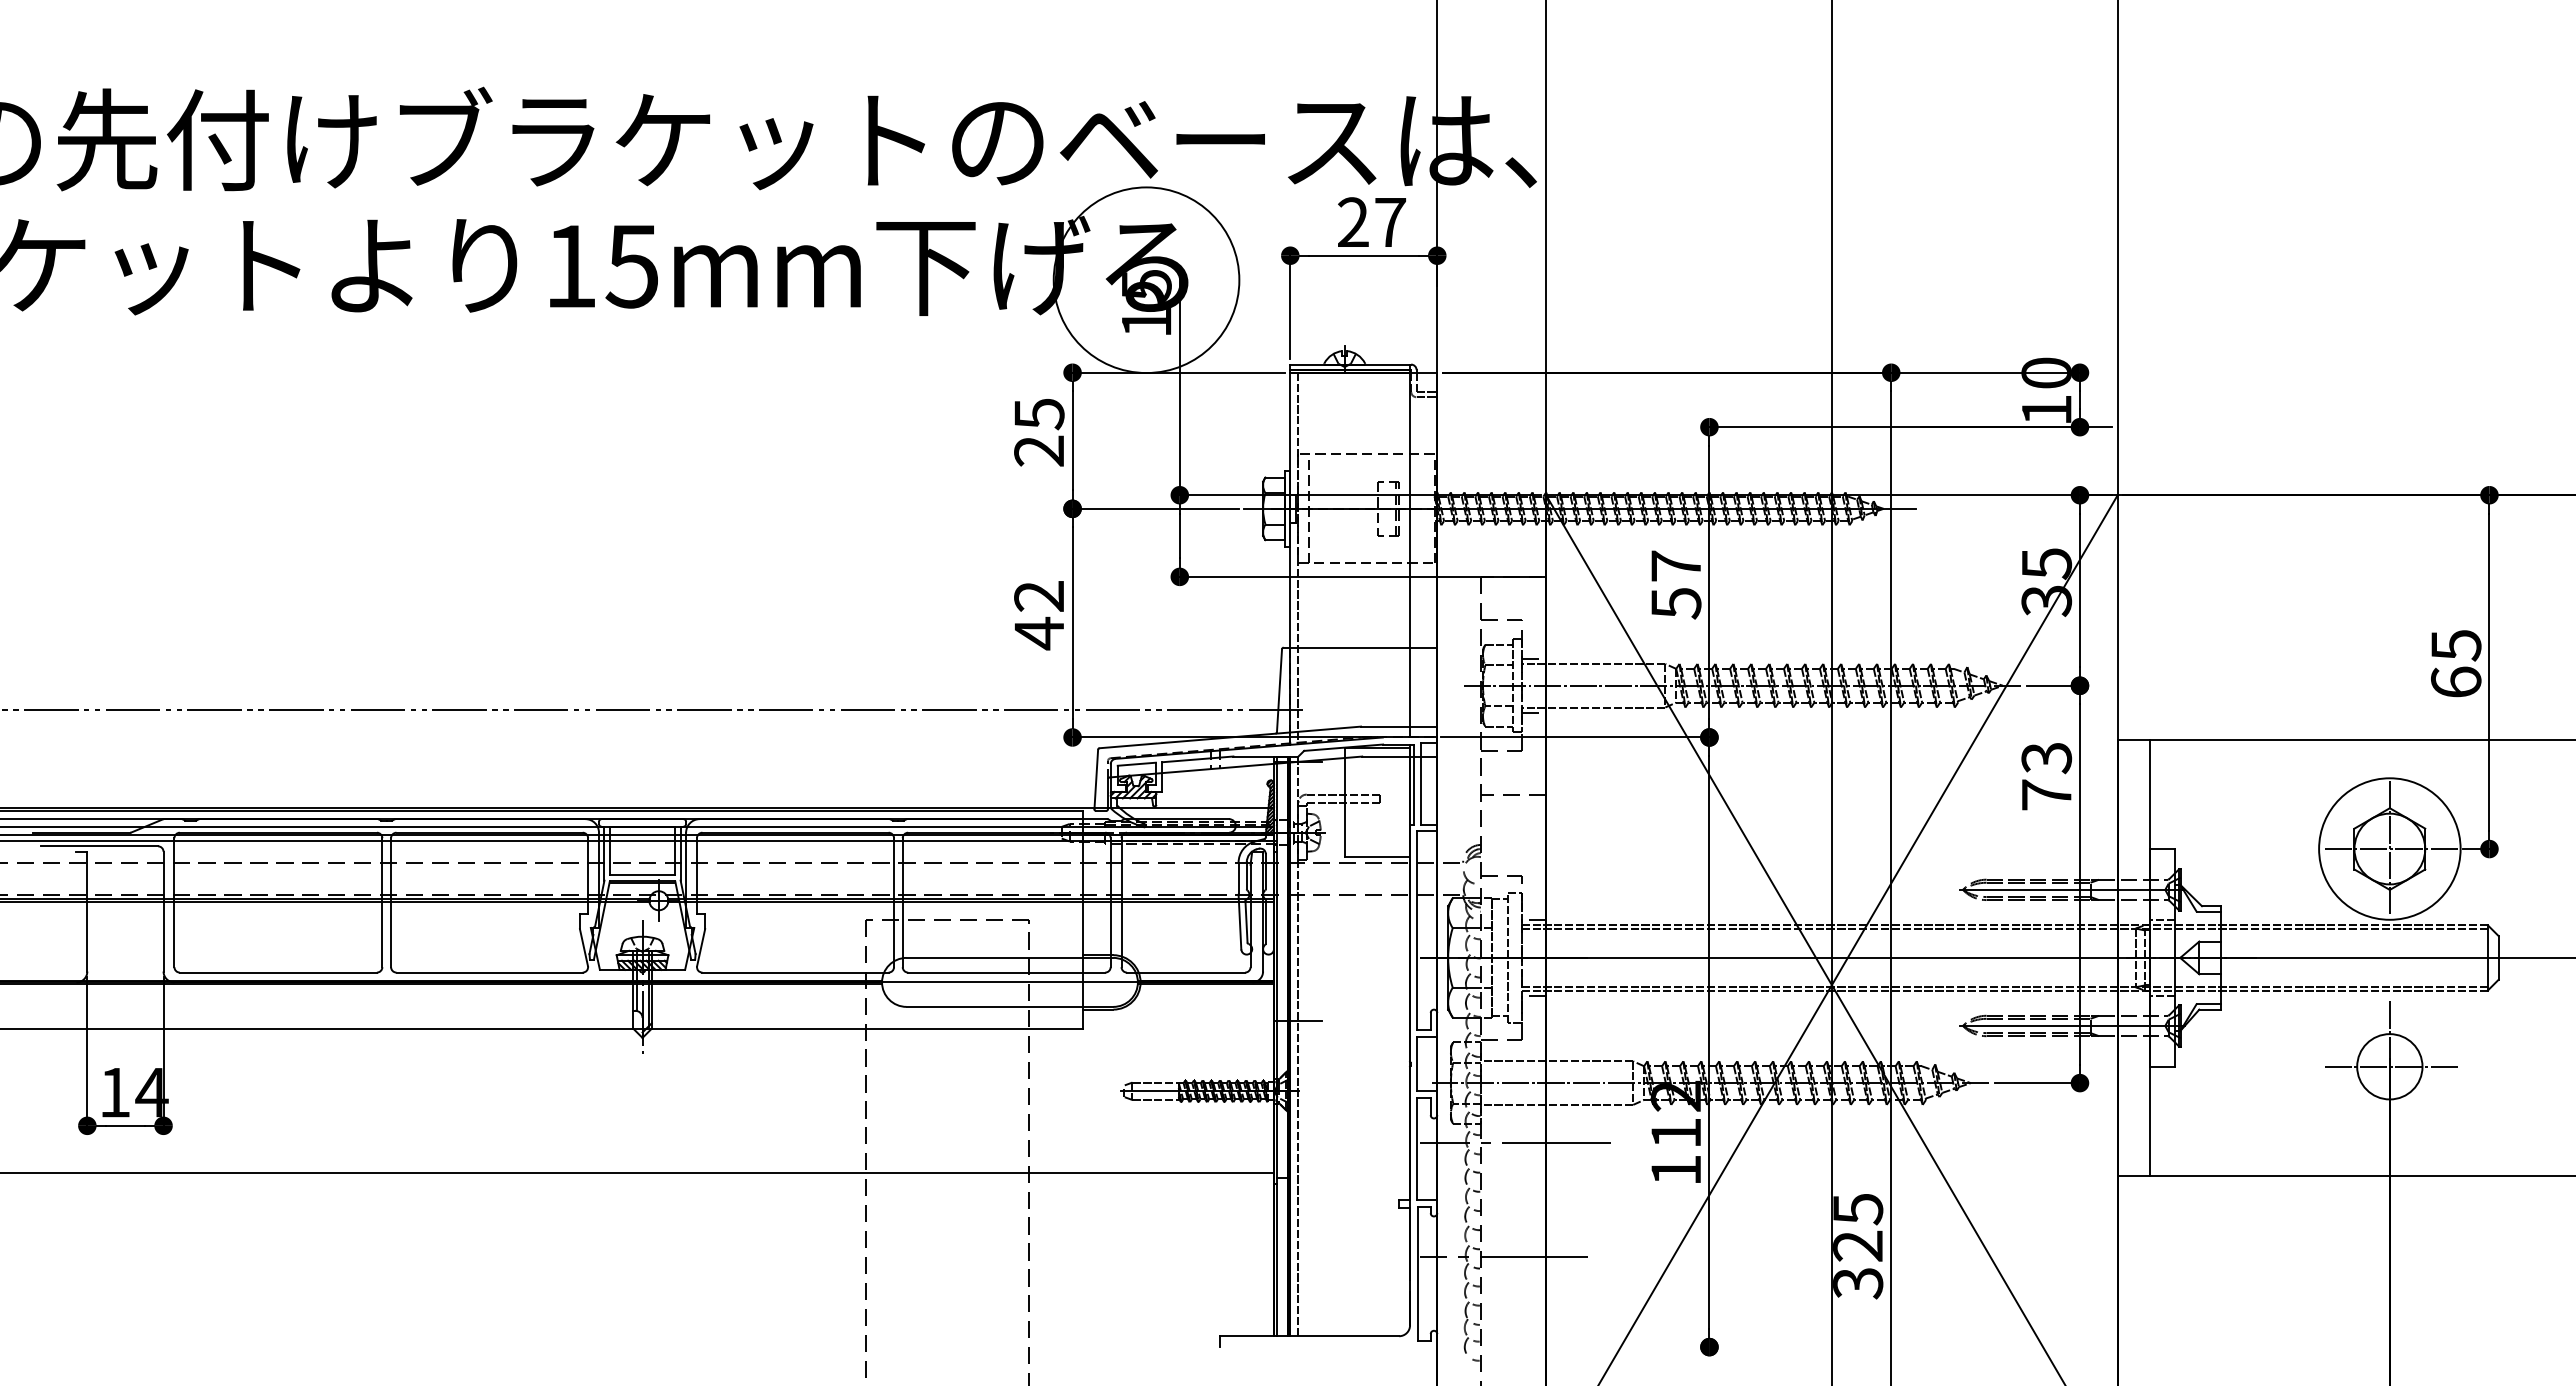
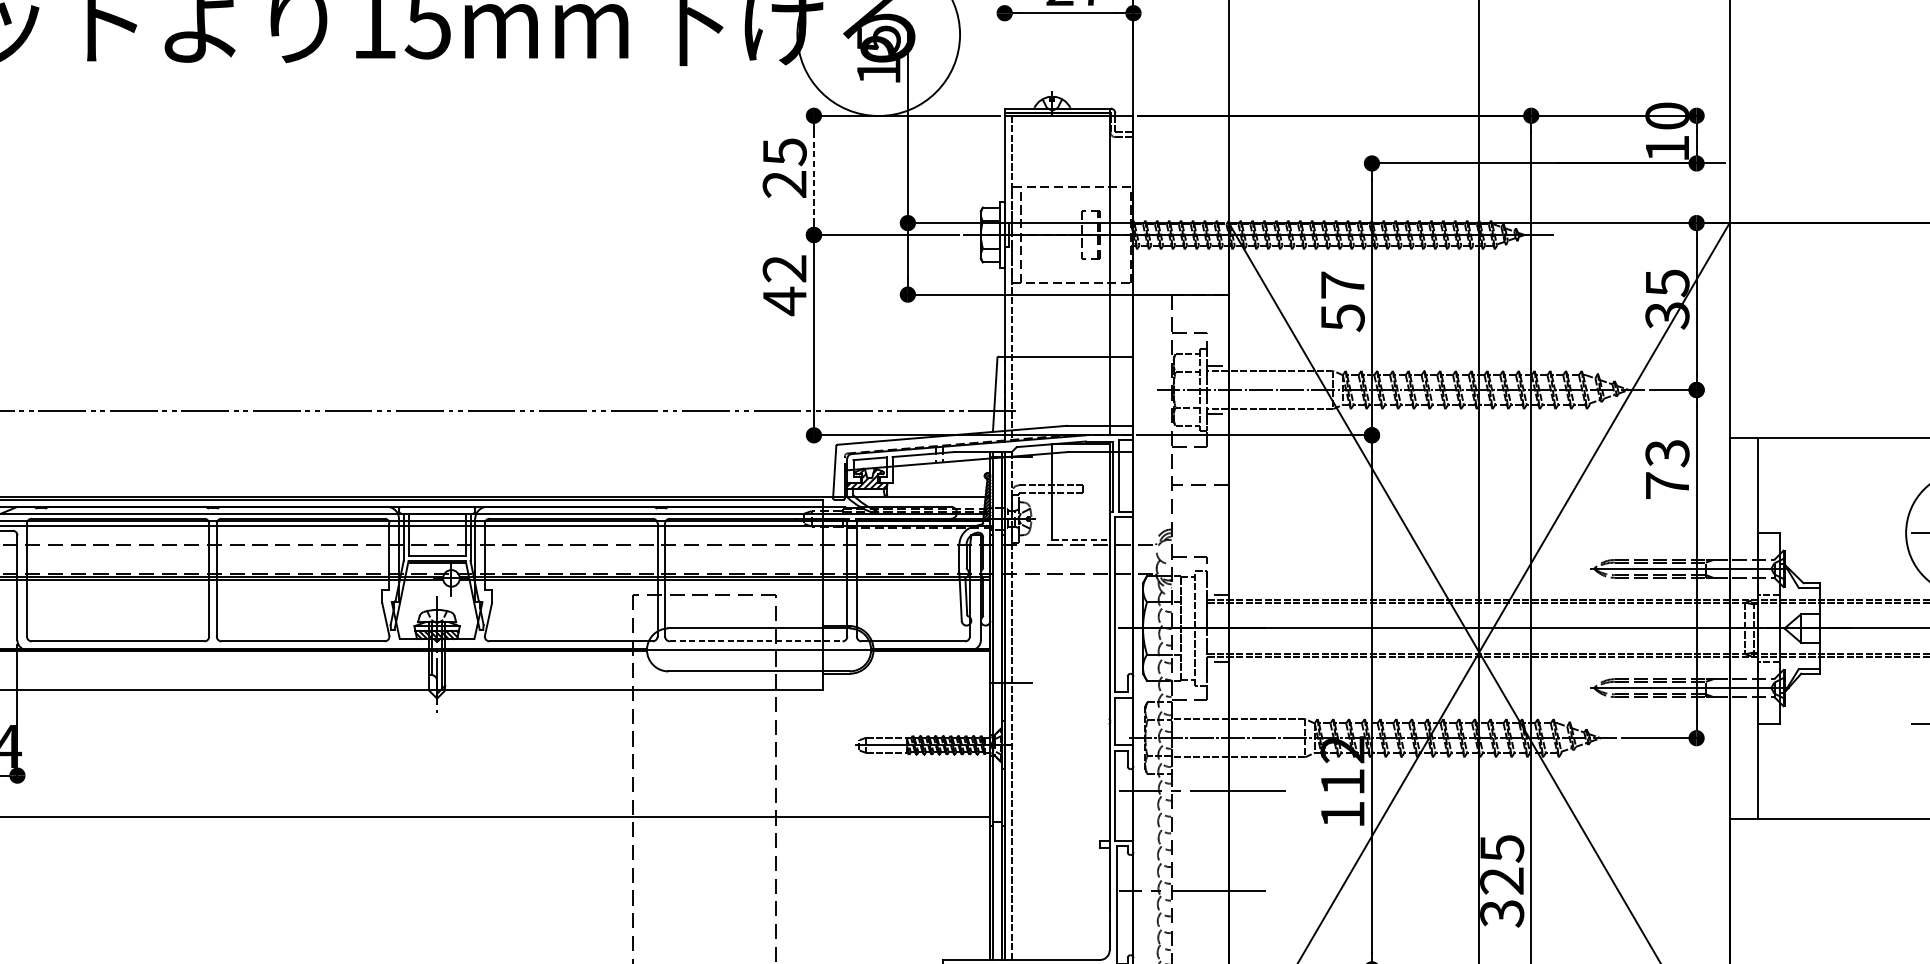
line: (1290, 304) -> (1004, 55), removed
line: (1072, 440) -> (813, 175), solid -> dashed
text: (1038, 615) -> (784, 285), moved
line: (1377, 856) -> (1081, 539), solid -> dashed
line: (1006, 972) -> (756, 641), solid -> dashed

